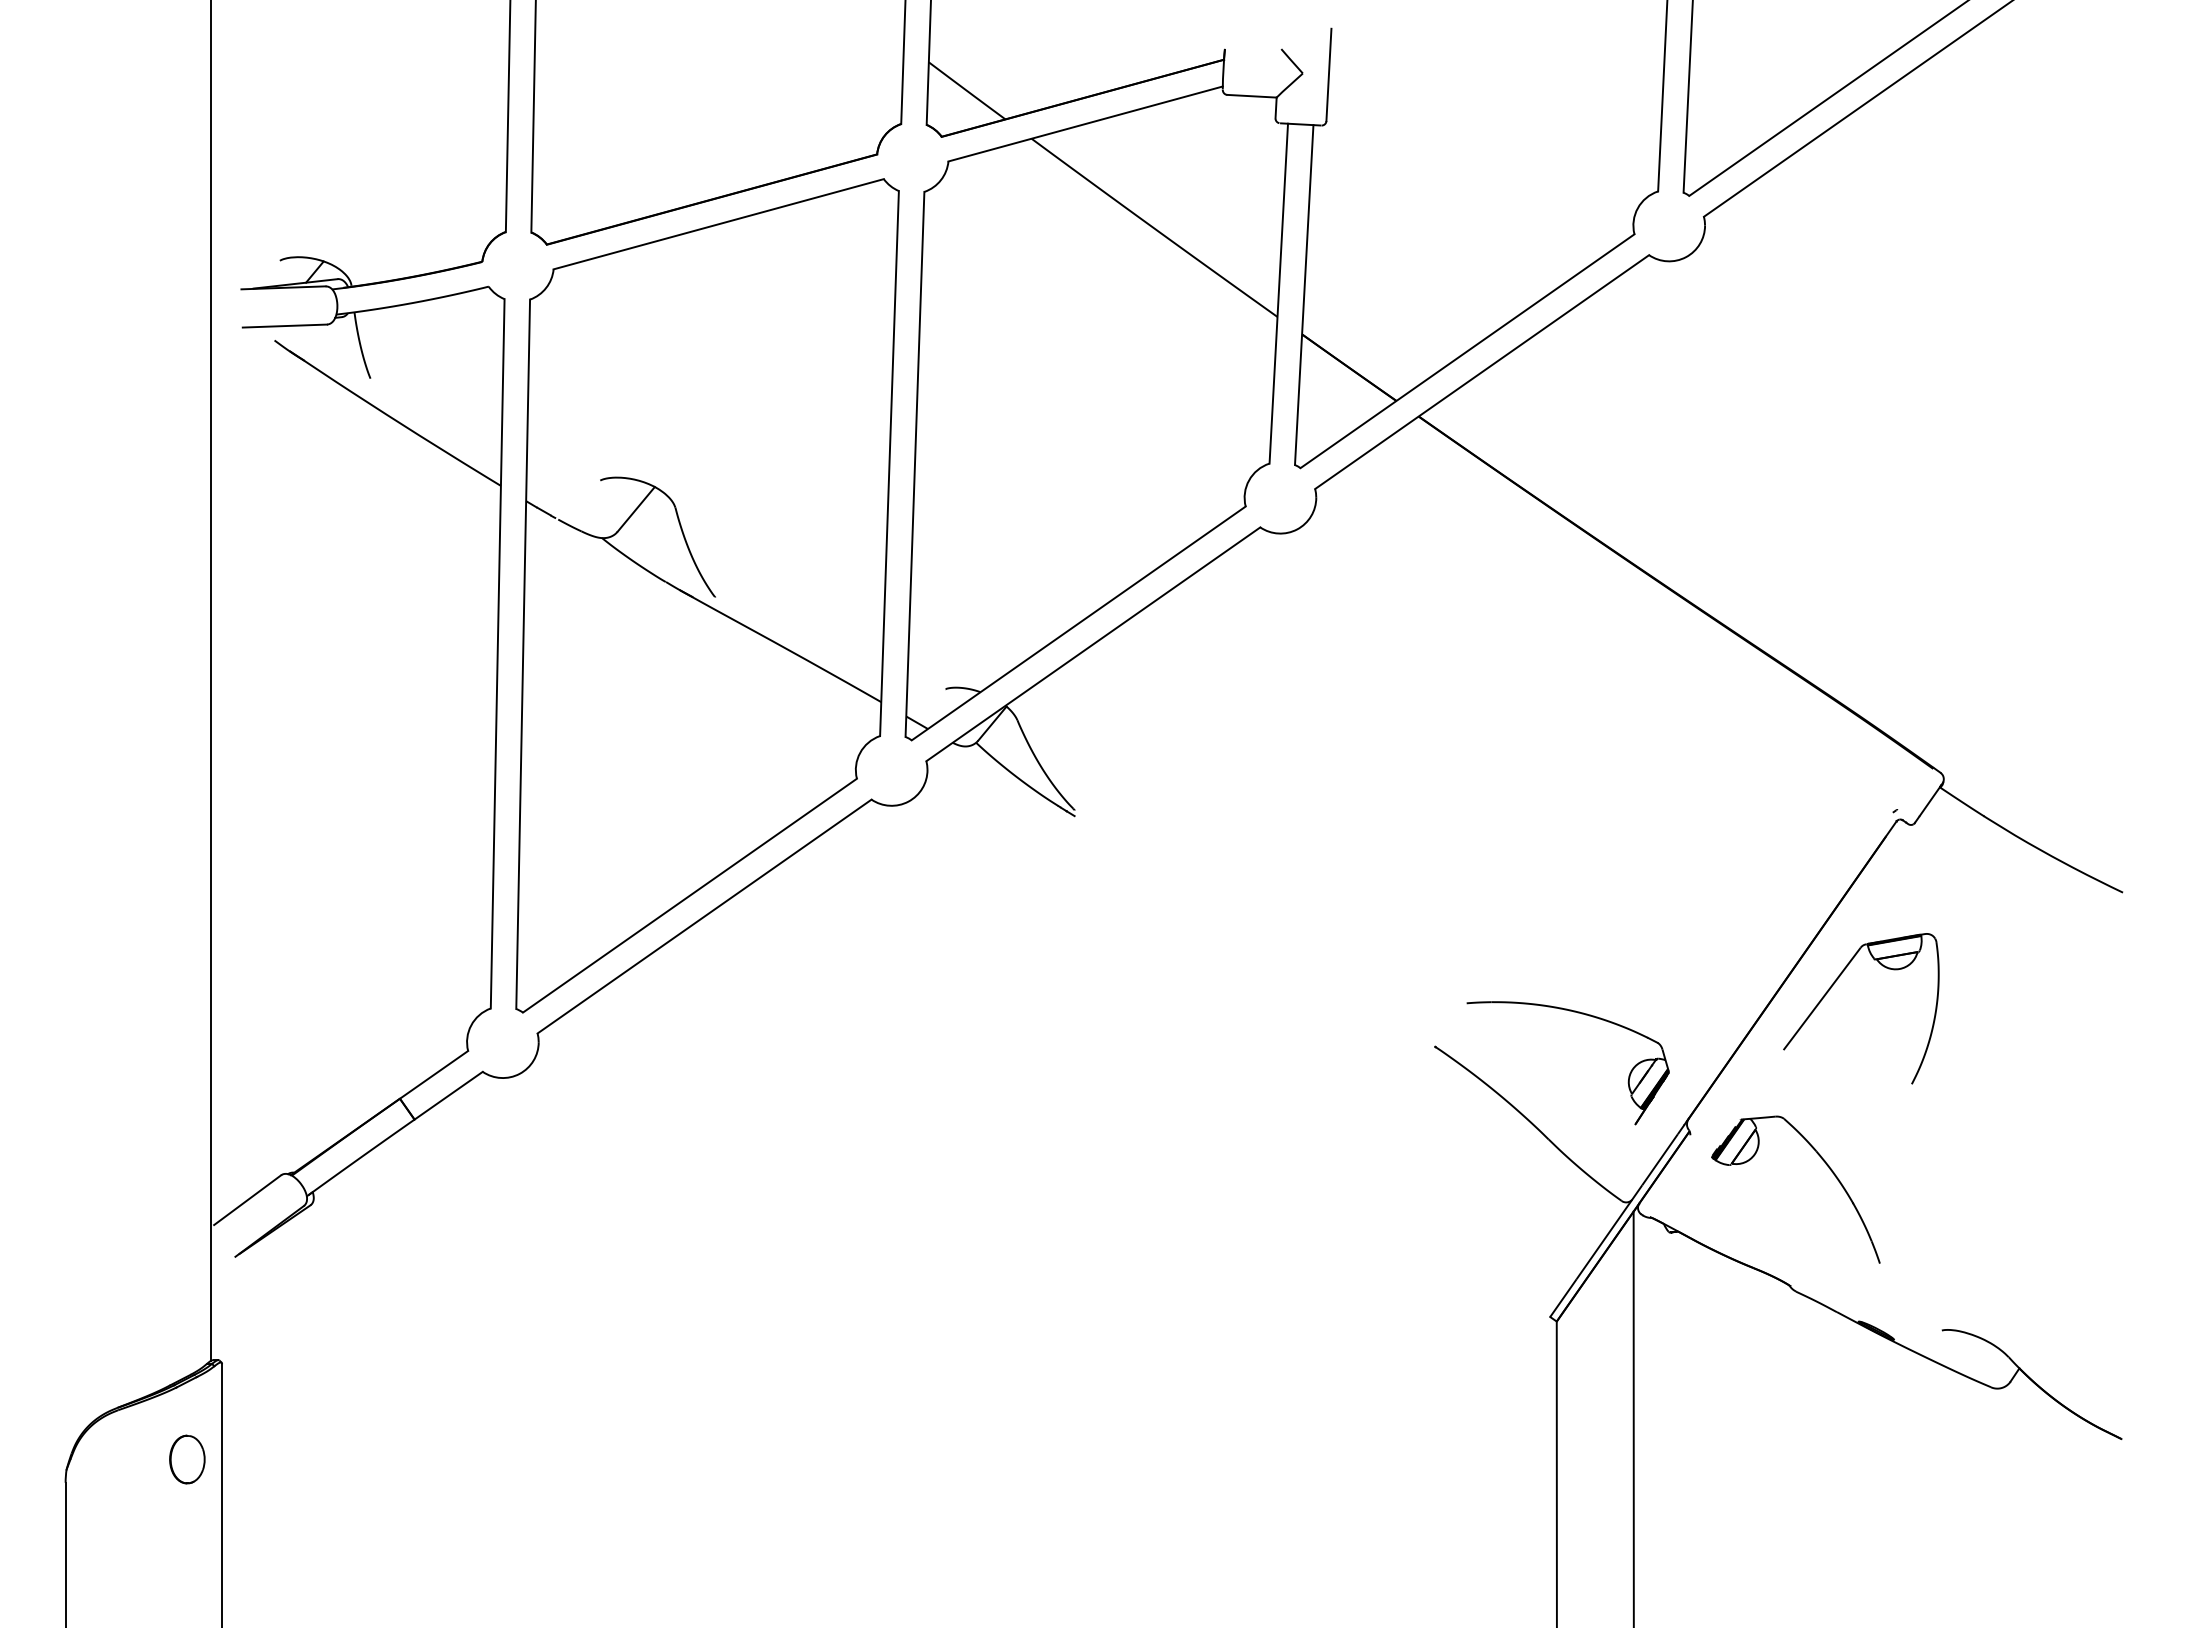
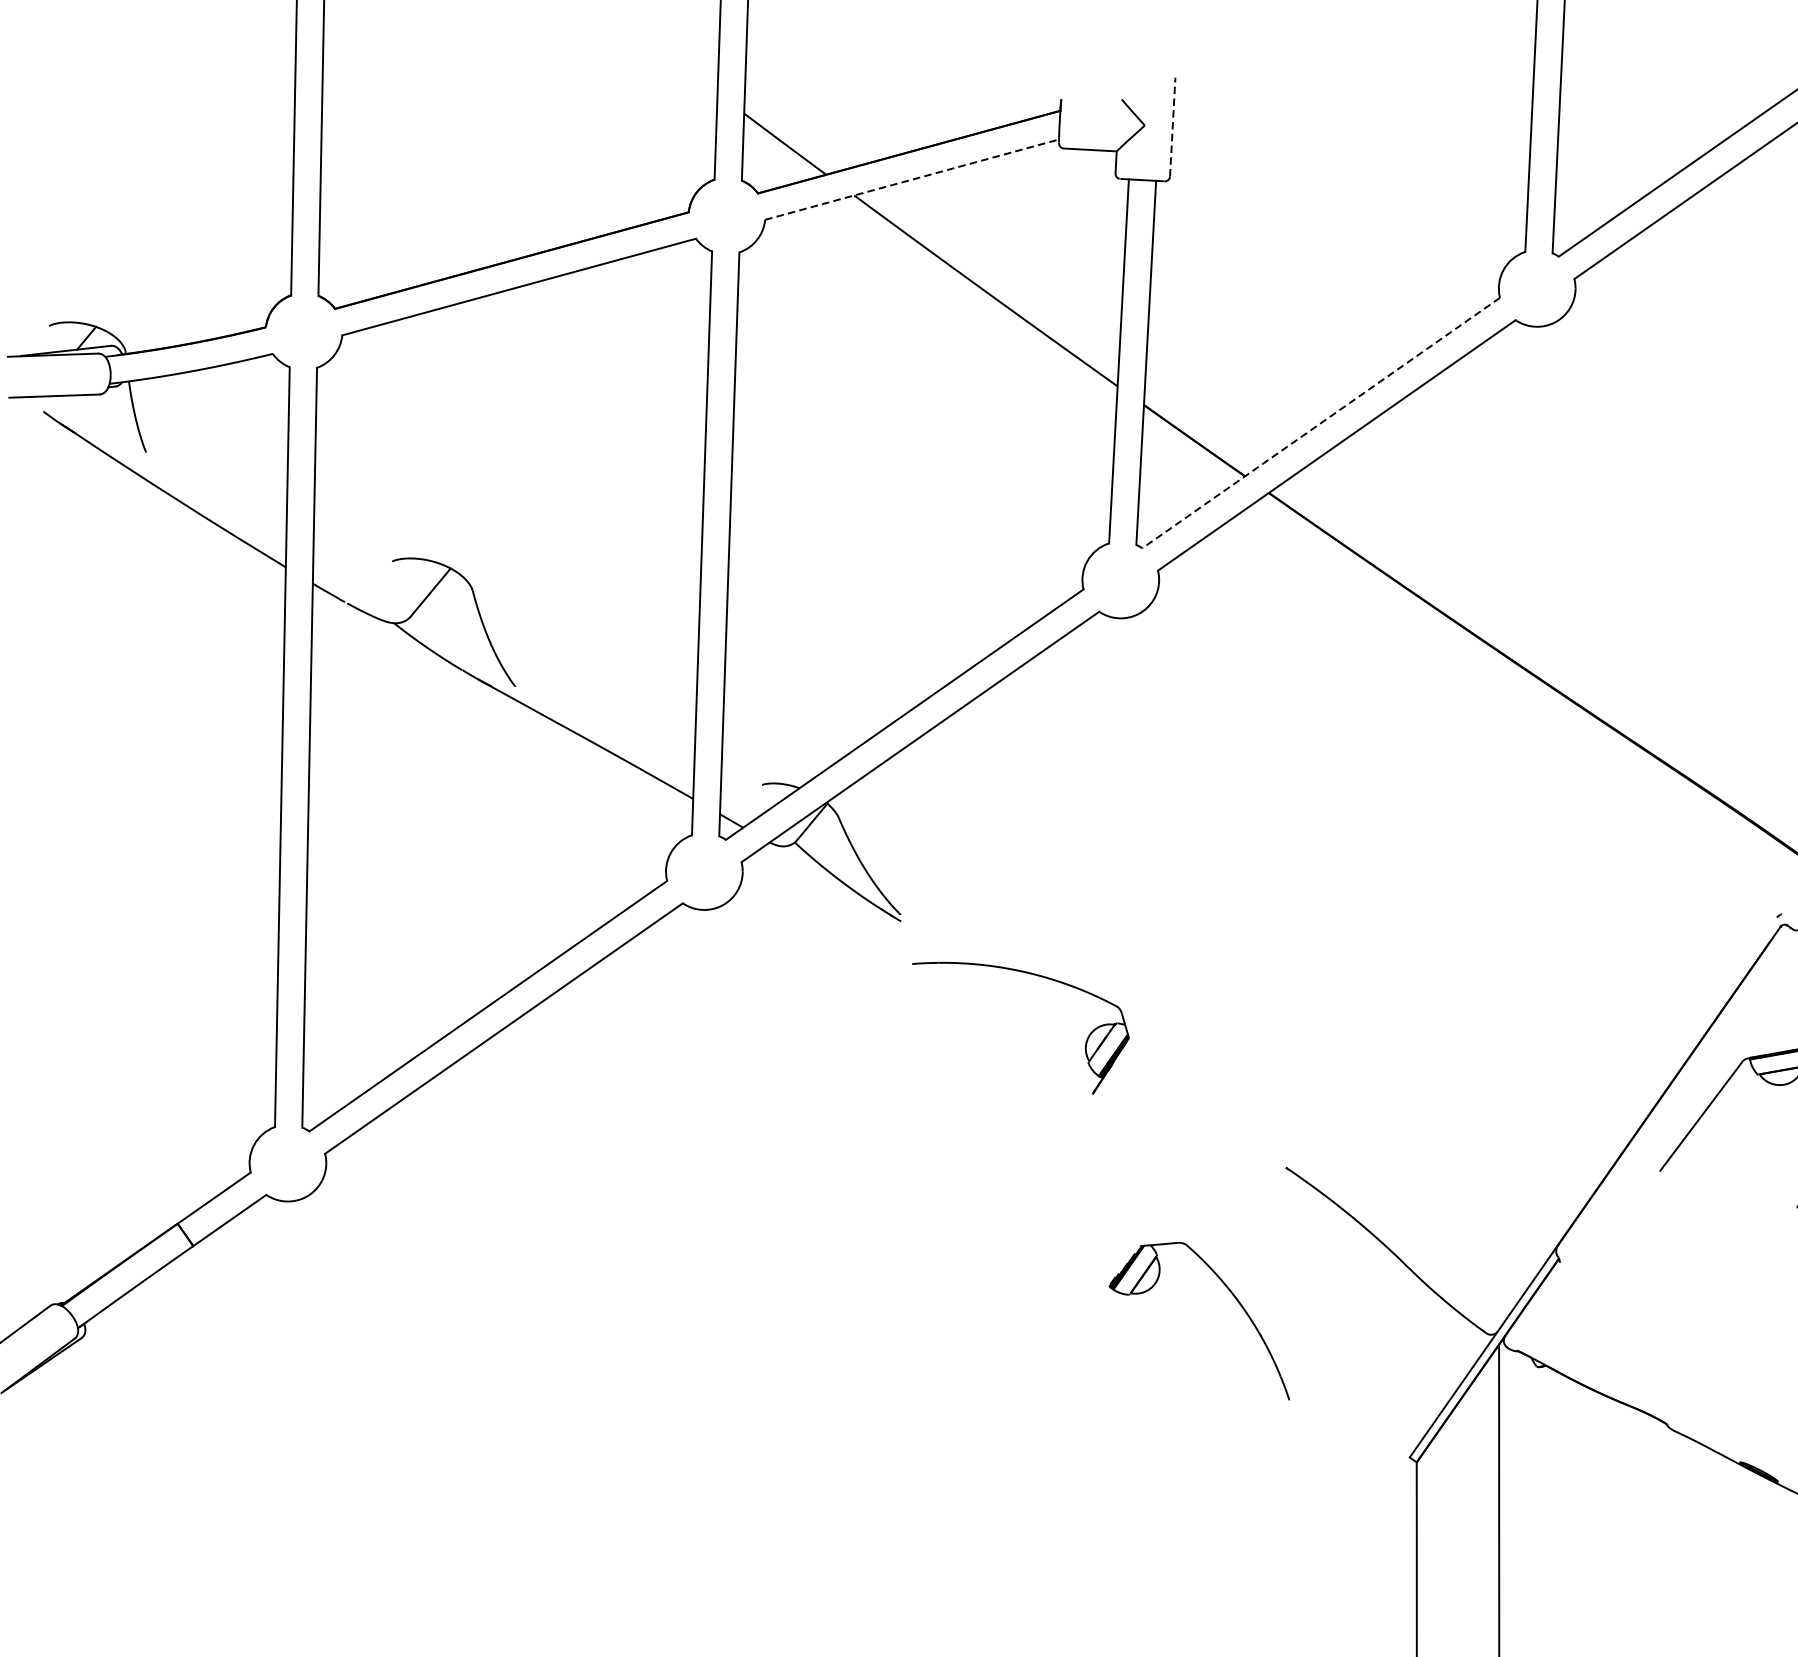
line: (1328, 74) -> (1172, 126), solid -> dashed
line: (1086, 123) -> (913, 179), solid -> dashed
line: (1467, 351) -> (1321, 423), solid -> dashed
part: (1581, 1014) -> (1035, 976), moved
part: (1825, 1164) -> (1231, 1294), moved

